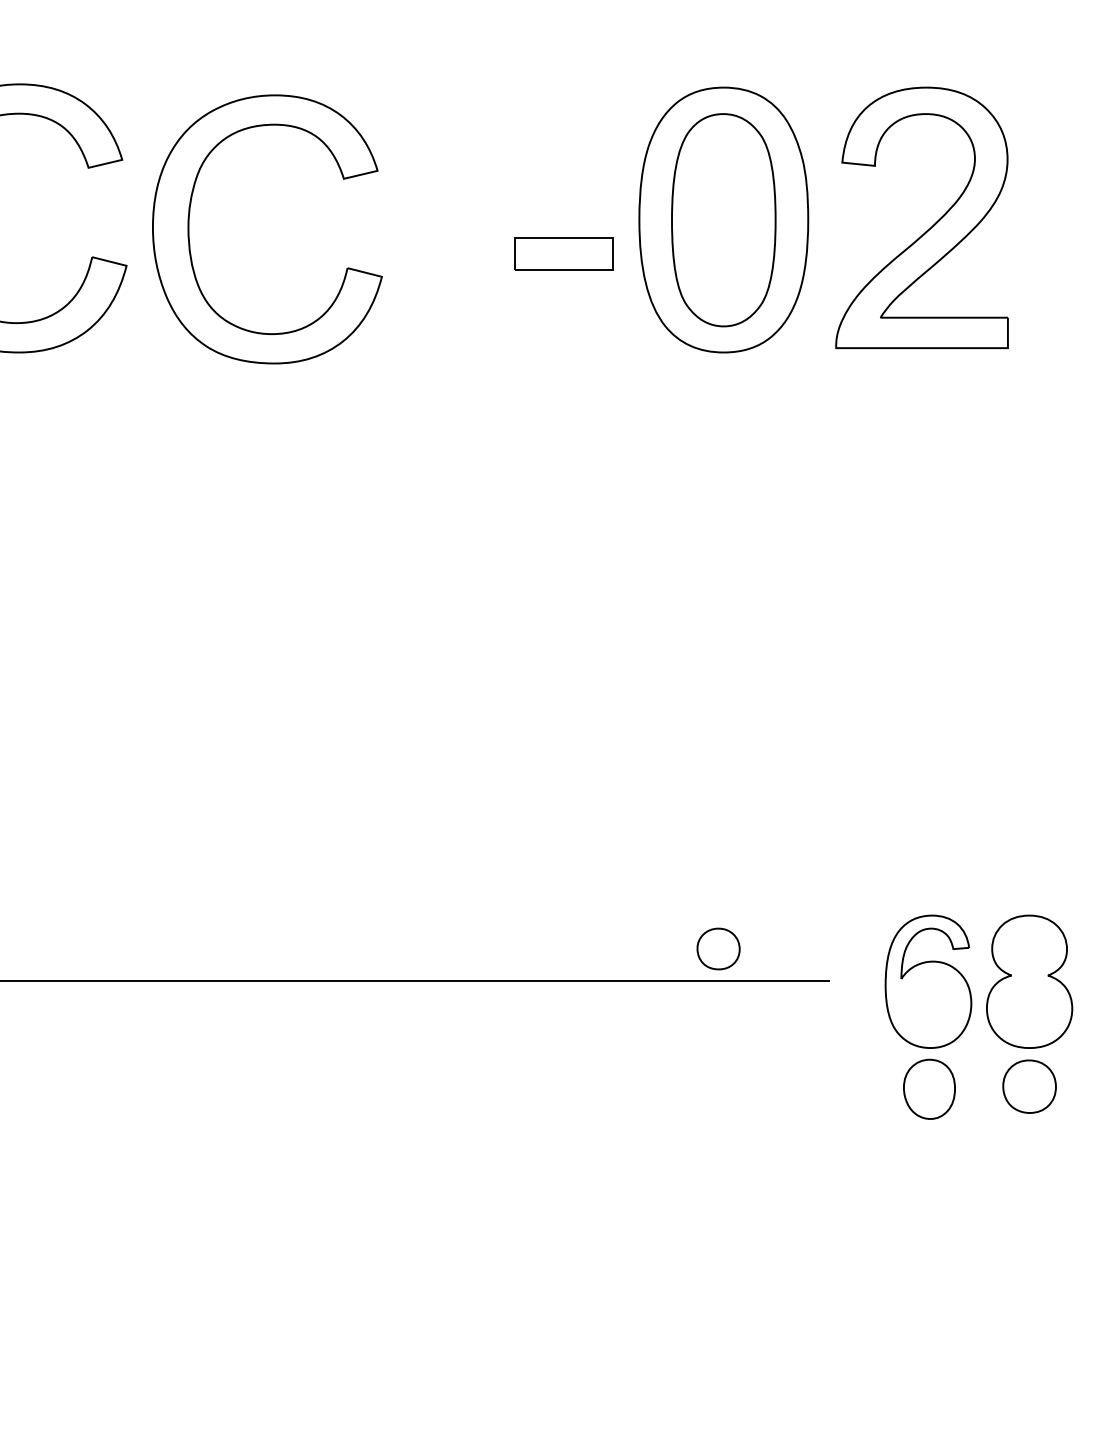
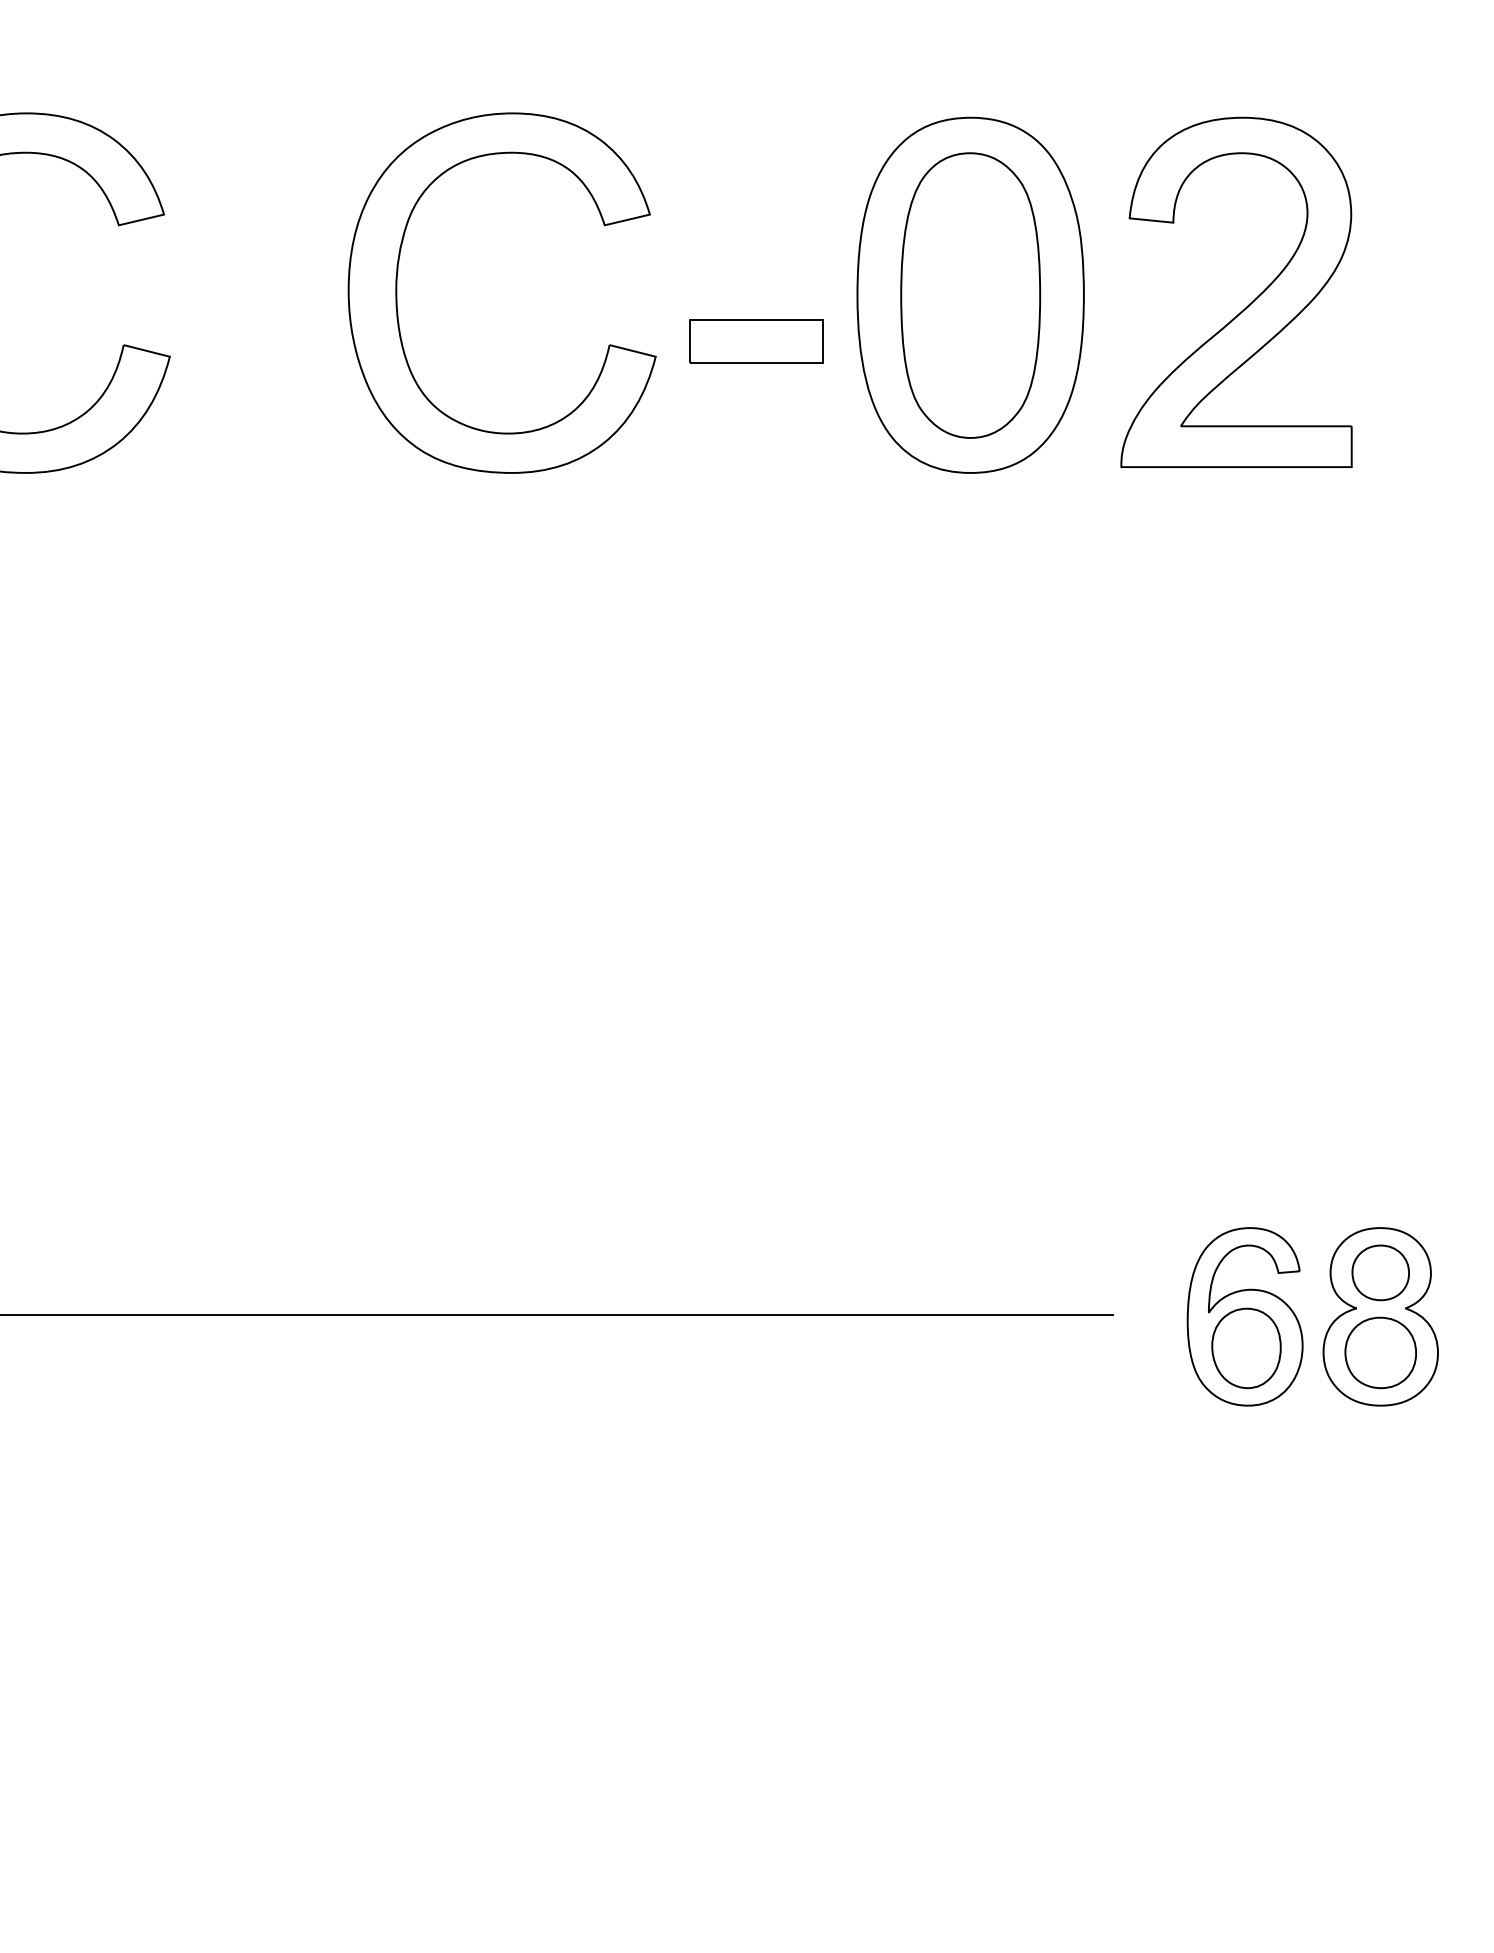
part: (189, 229) -> (397, 293), moved
part: (718, 948) -> (1380, 1272), moved
part: (1029, 1086) -> (1380, 1352), moved
part: (929, 1088) -> (1246, 1347), moved

